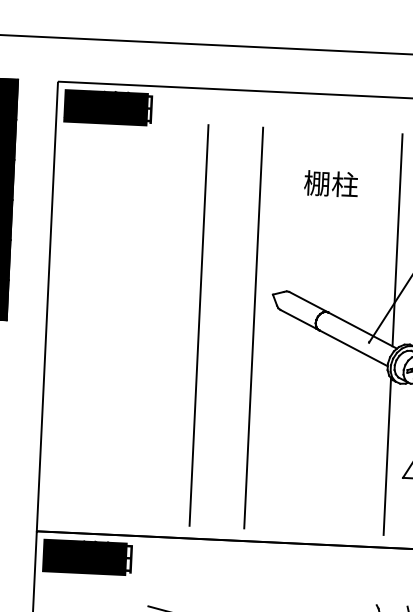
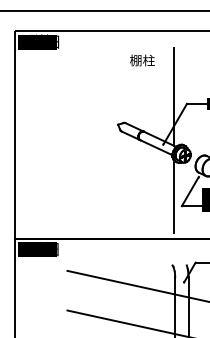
text: (128, 107) -> (47, 41), A詳細 -> C詳細
text: (331, 183) -> (142, 60), moved
line: (198, 325) -> (84, 140), removed
line: (252, 327) -> (109, 140), removed
text: (131, 559) -> (58, 249), C詳細 -> A詳細

